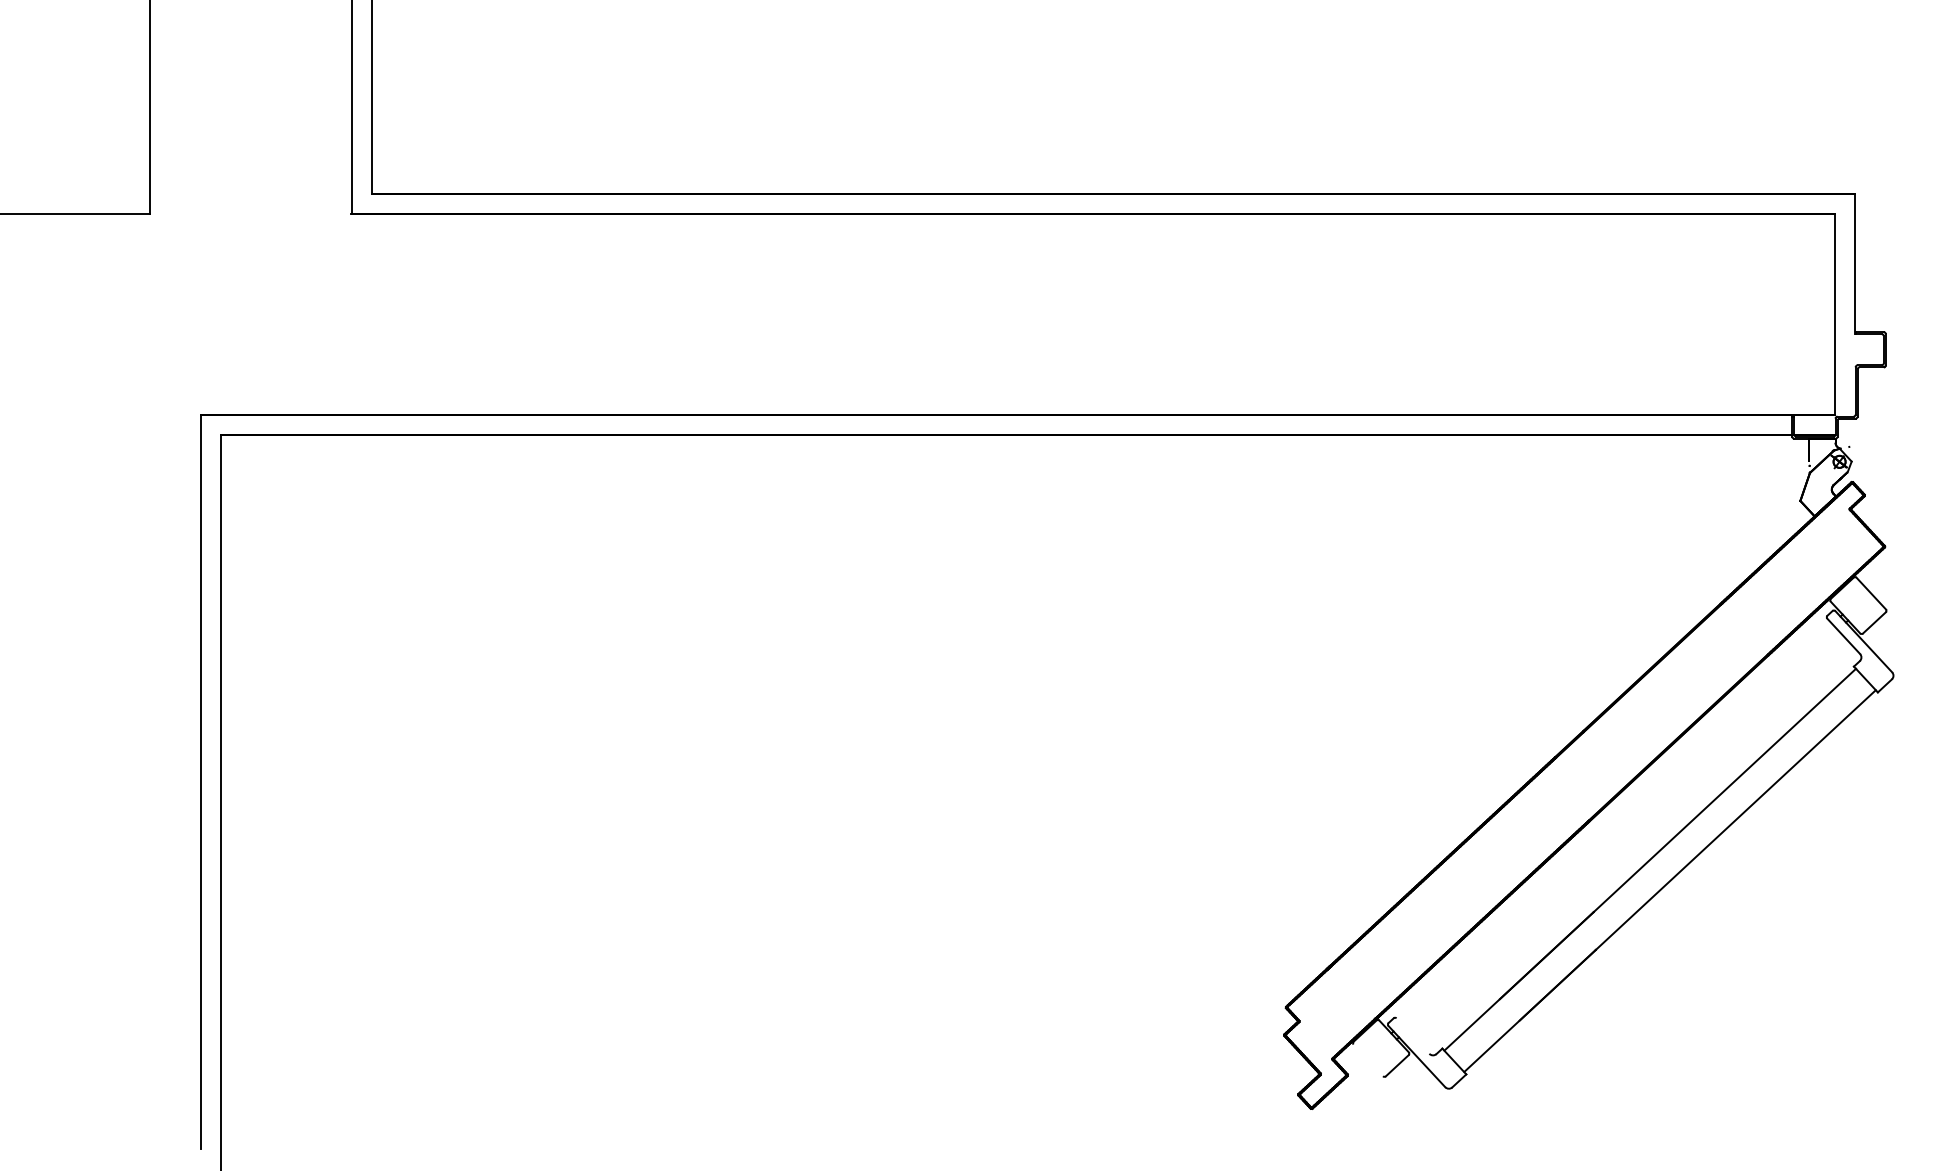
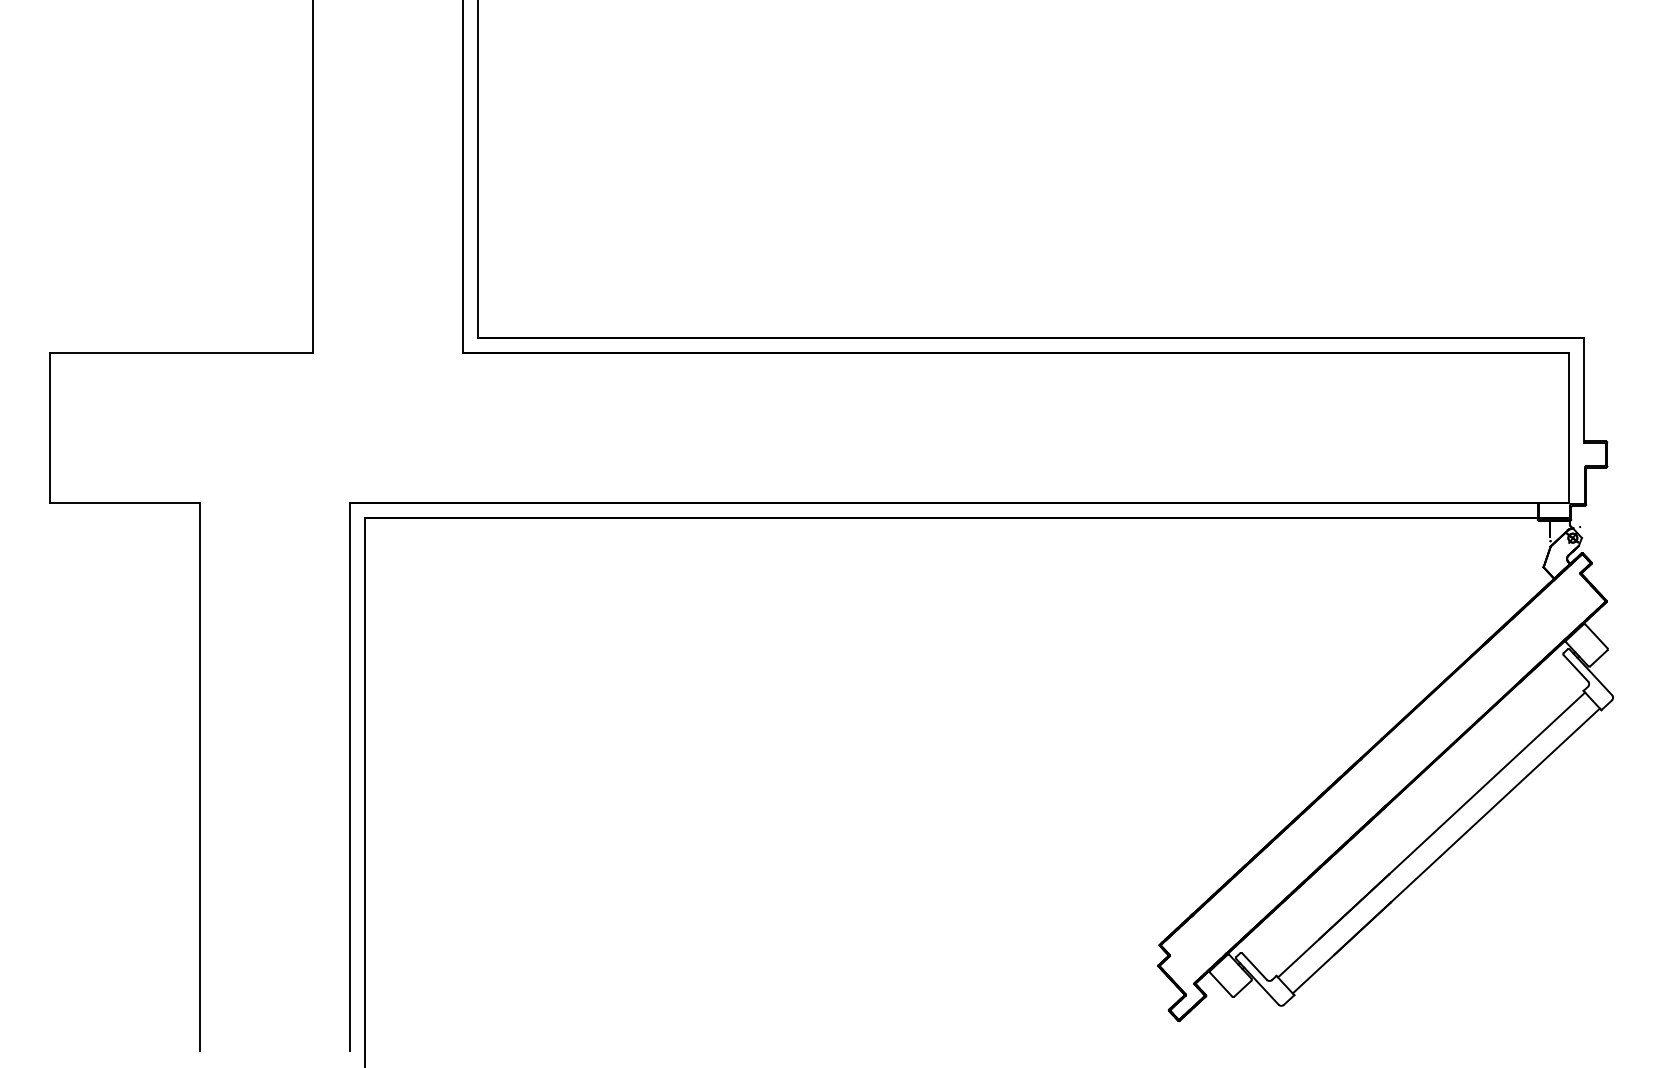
line: (1412, 1035) -> (1254, 966), added
line: (1368, 1060) -> (1221, 984), added

